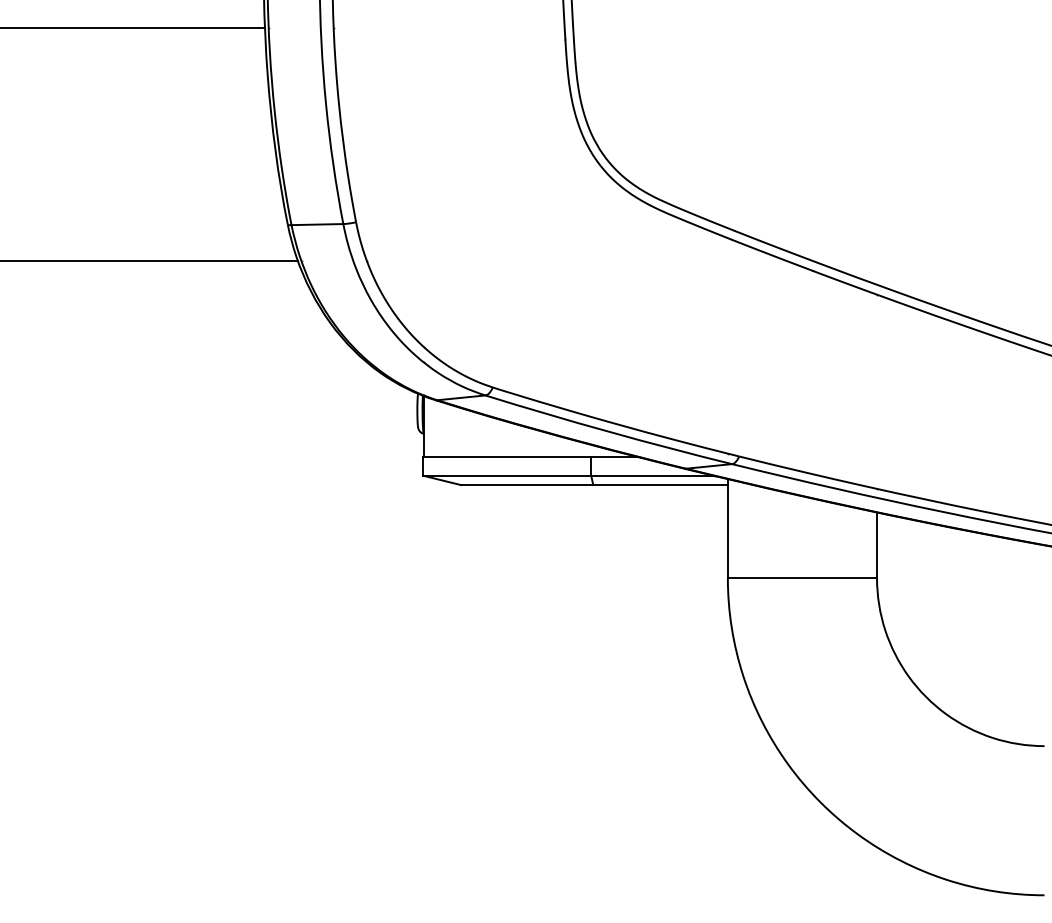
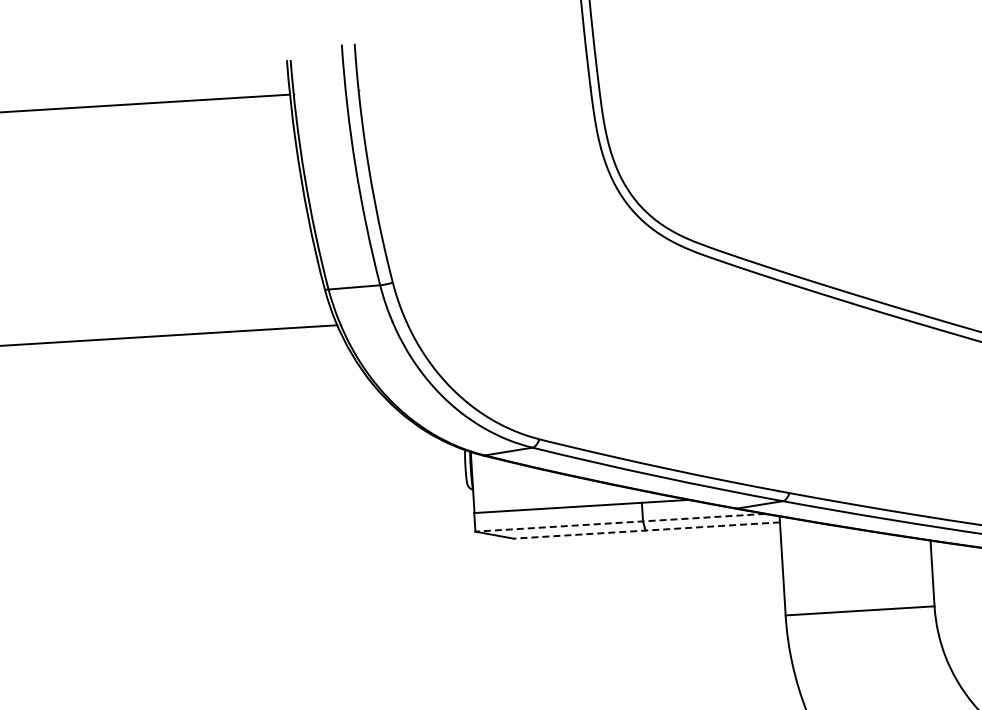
line: (568, 475) -> (620, 522), solid -> dashed
line: (593, 485) -> (645, 530), solid -> dashed

